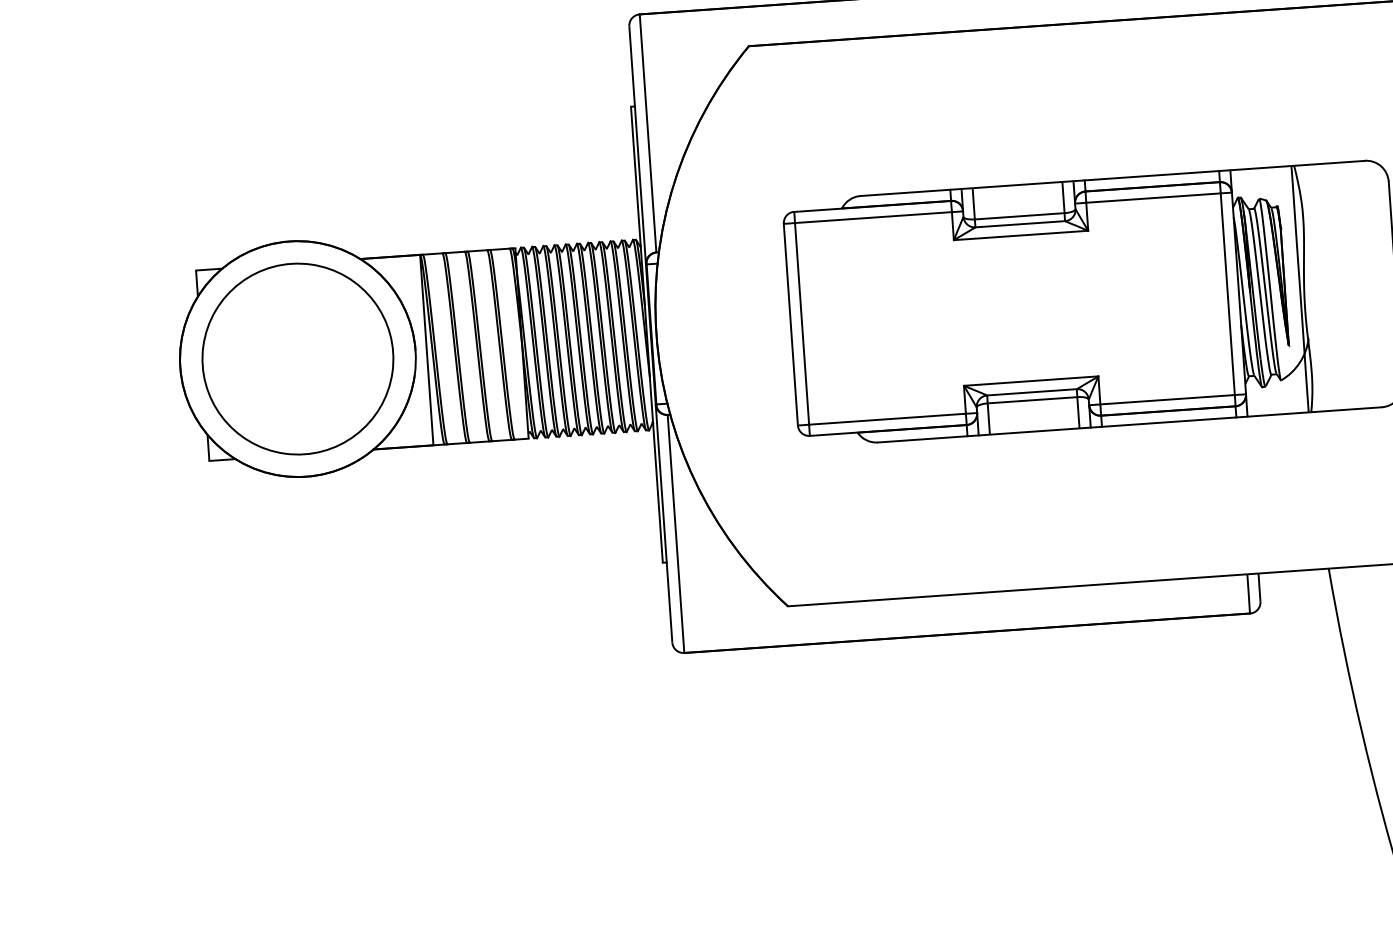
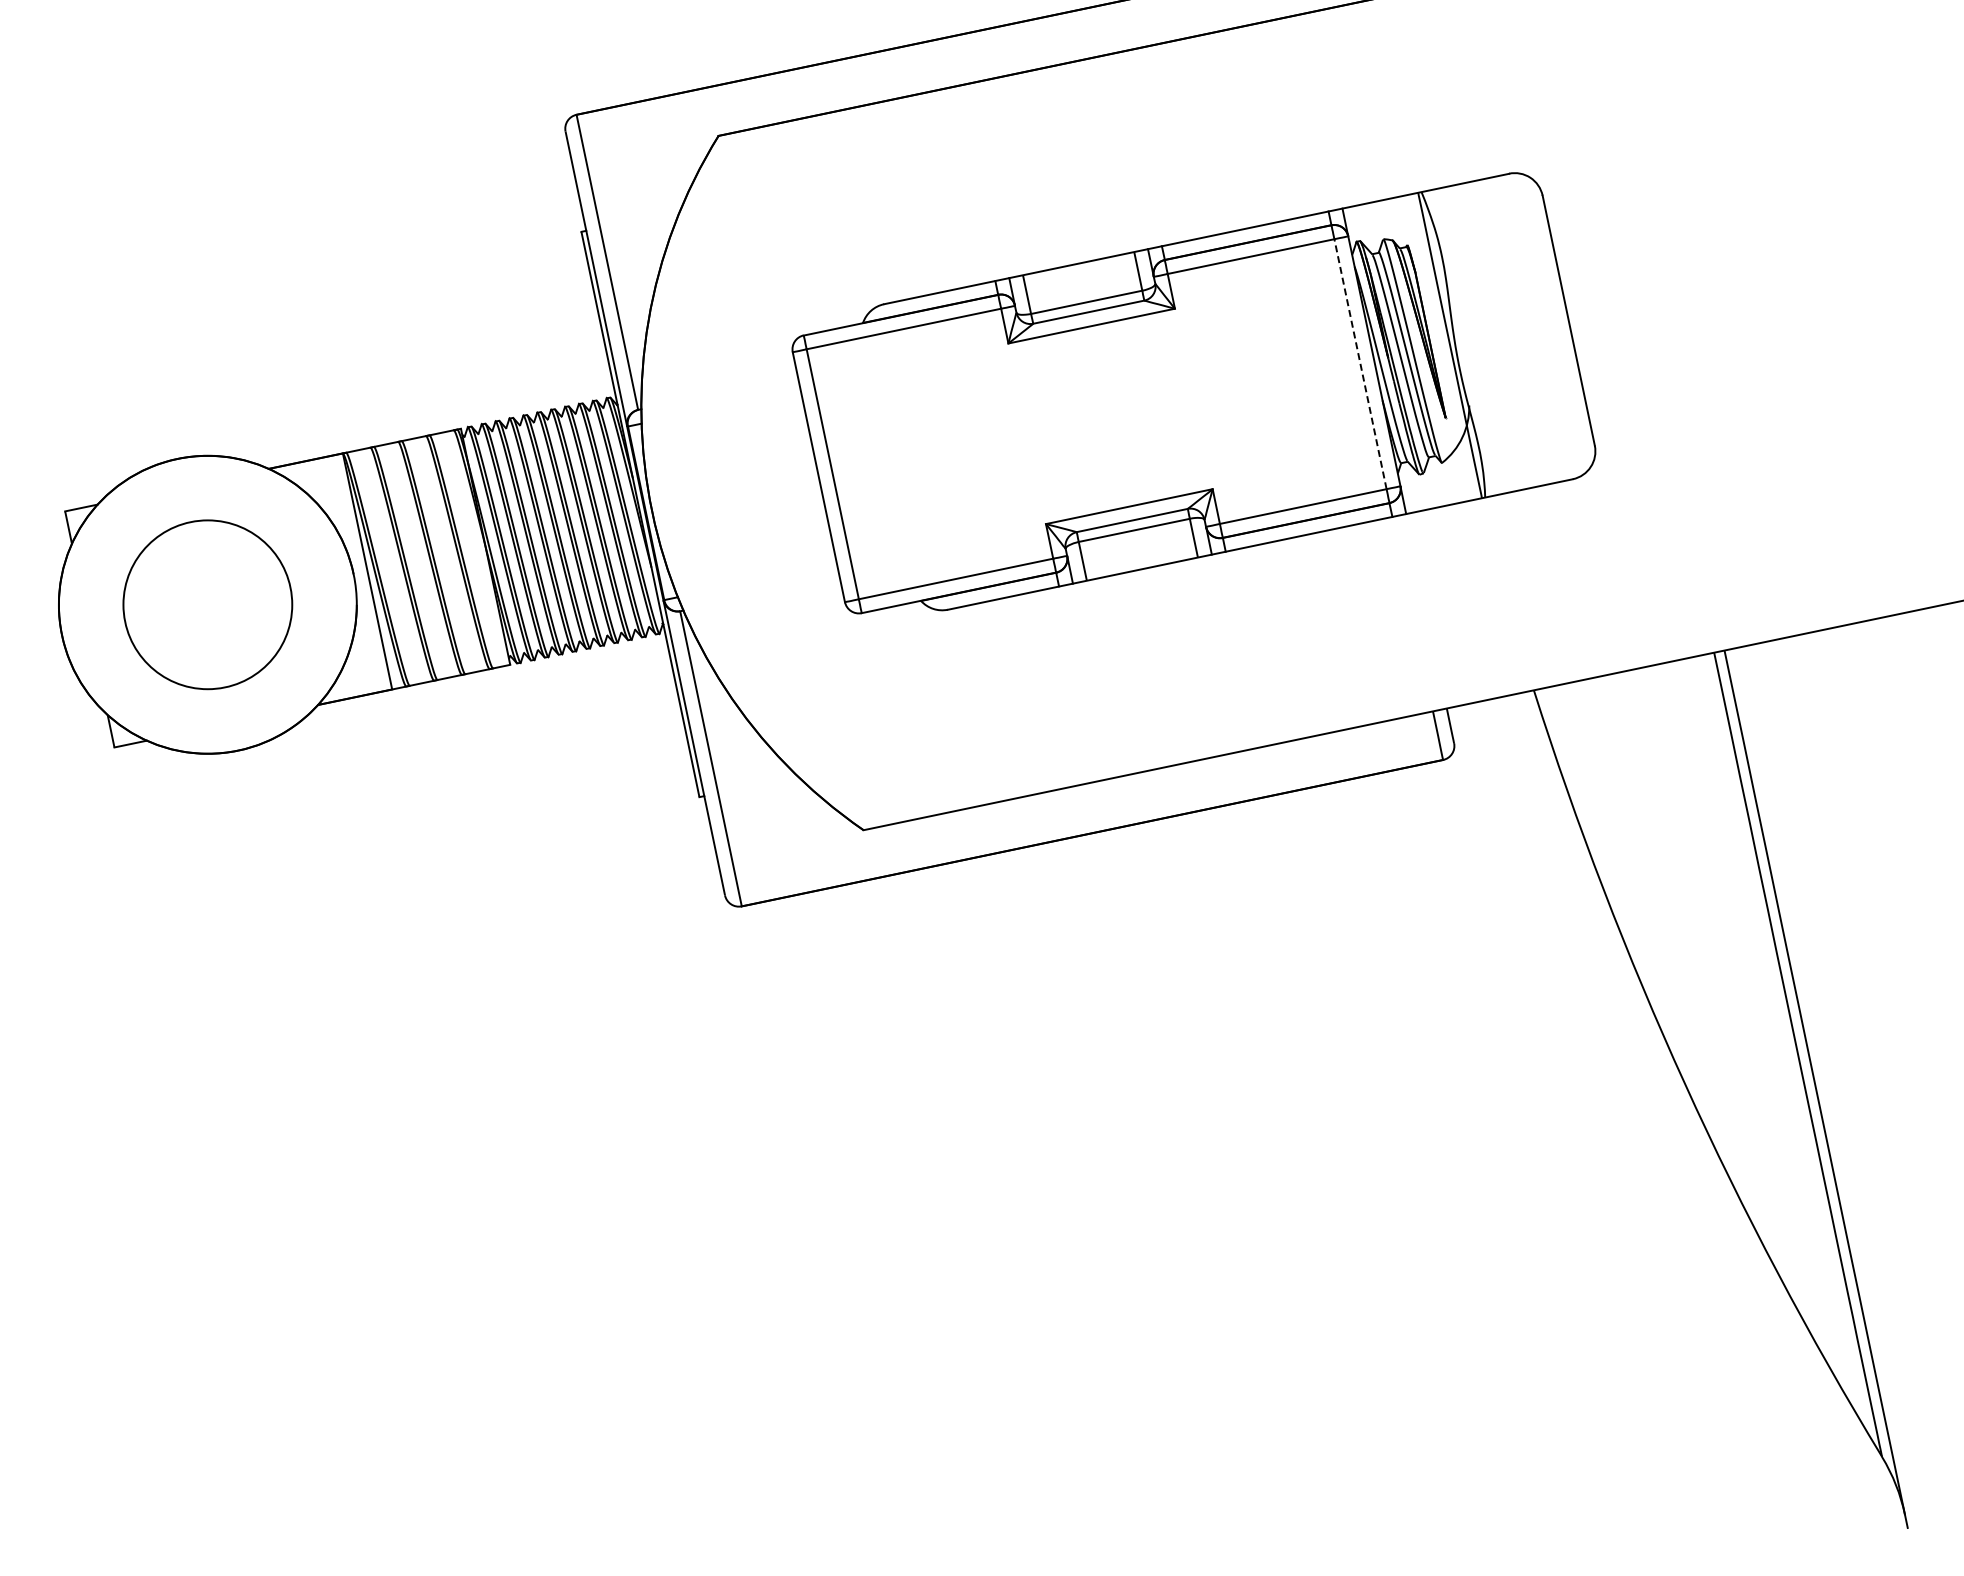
line: (1227, 294) -> (1360, 364), solid -> dashed
circle: (297, 358) -> (207, 604), size x0.7

